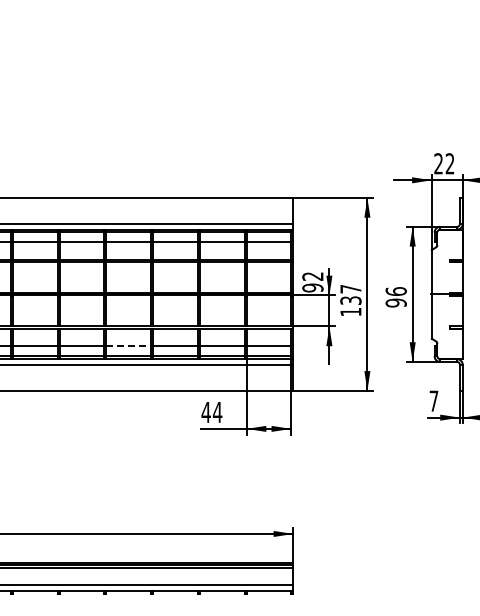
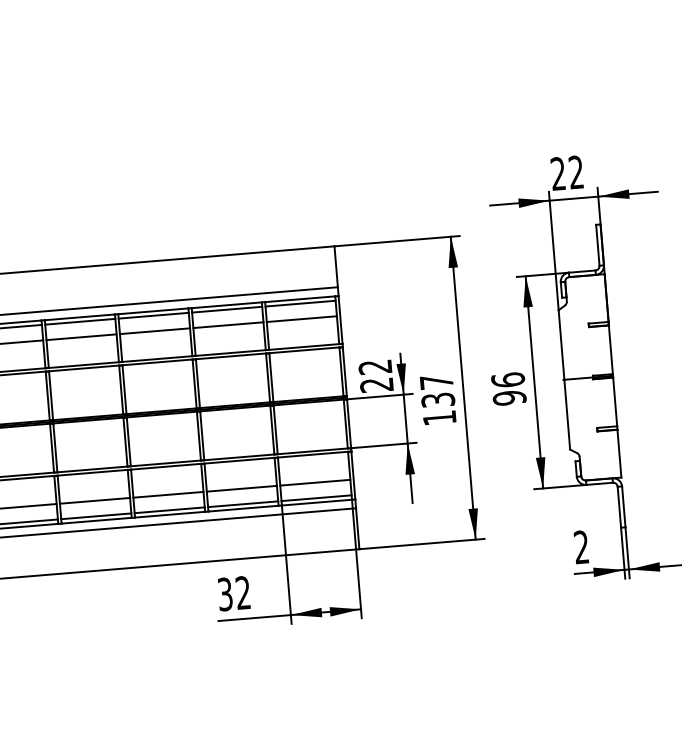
text: (312, 287) -> (376, 384), 92 -> 22
line: (129, 346) -> (96, 500), dashed -> solid
text: (433, 400) -> (580, 546), 7 -> 2
text: (211, 412) -> (233, 593), 44 -> 32

